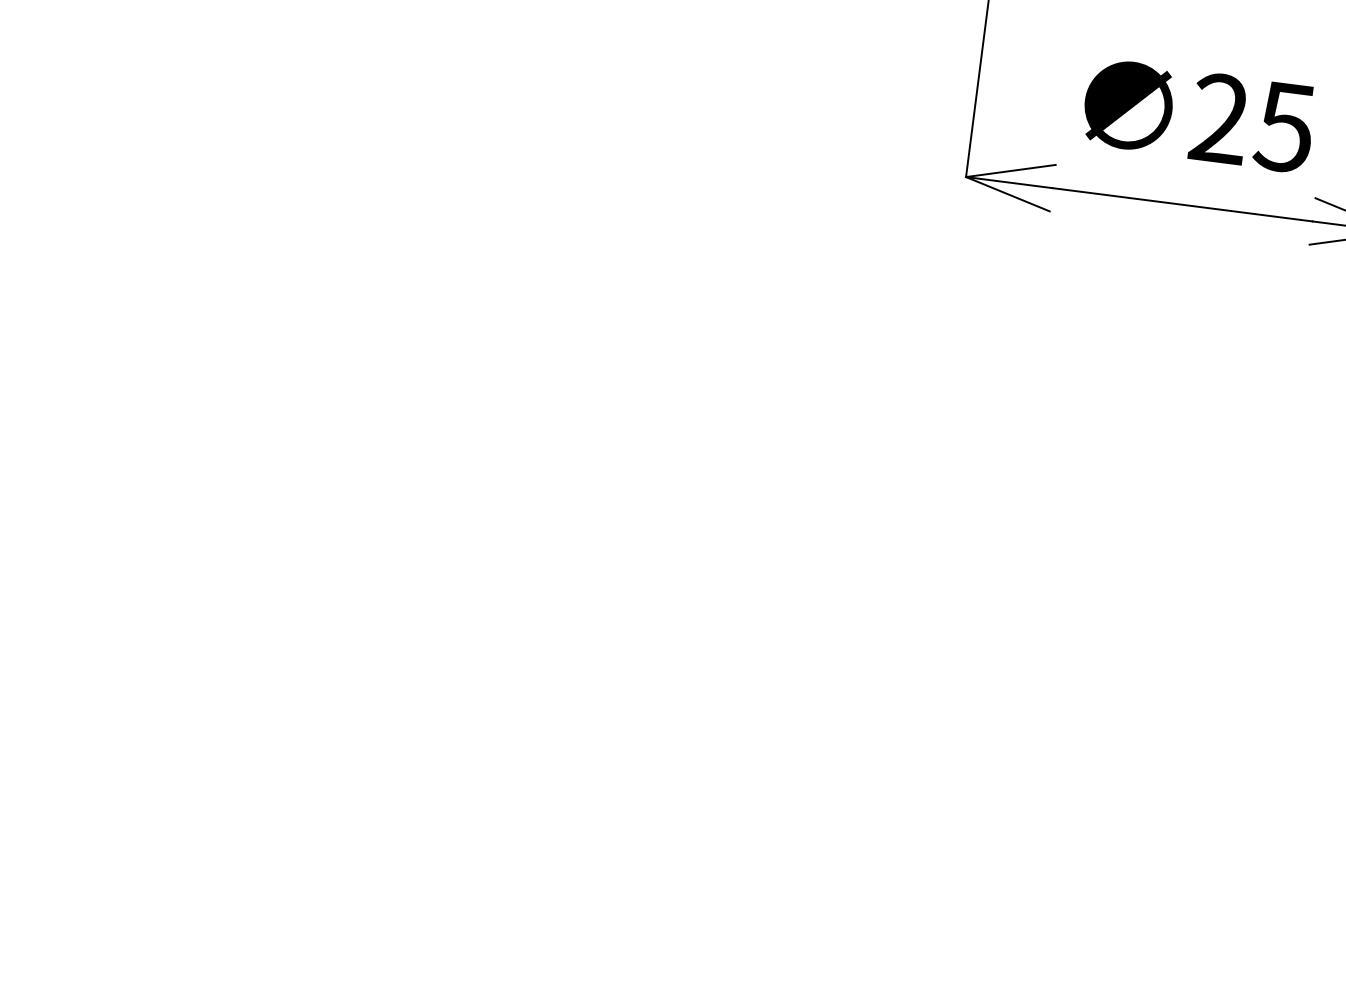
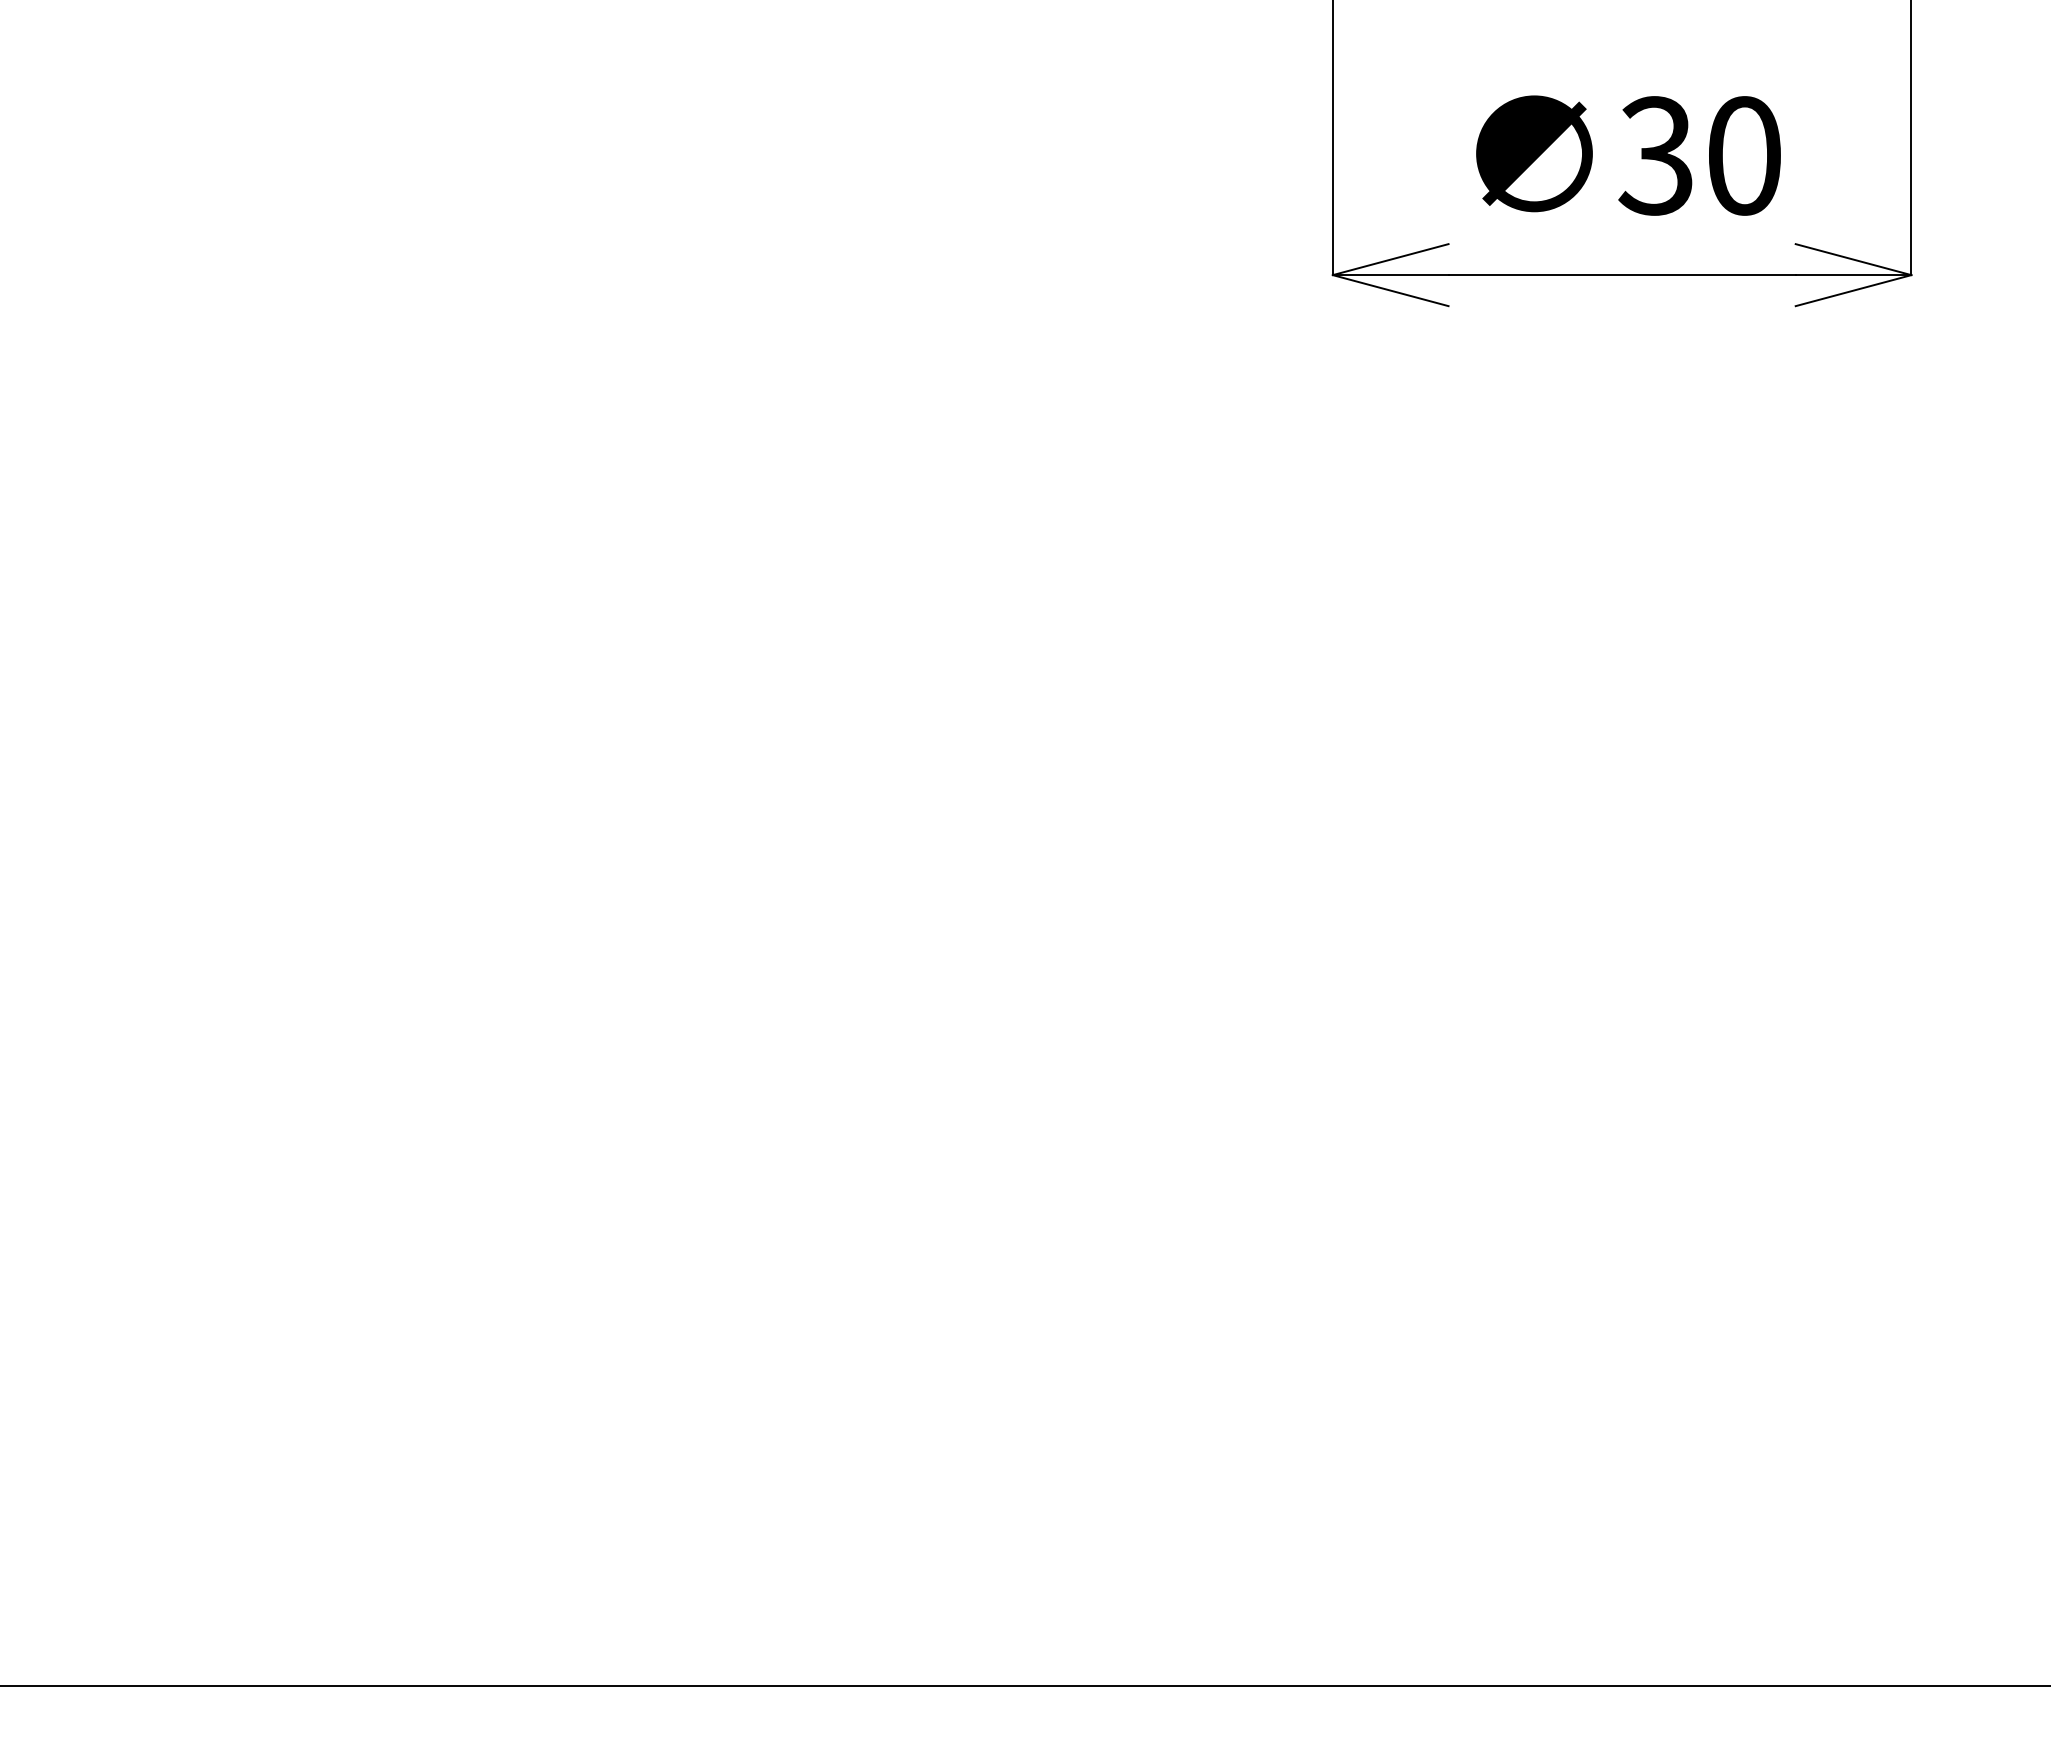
text: (1252, 122) -> (1699, 155), 25 -> 30

